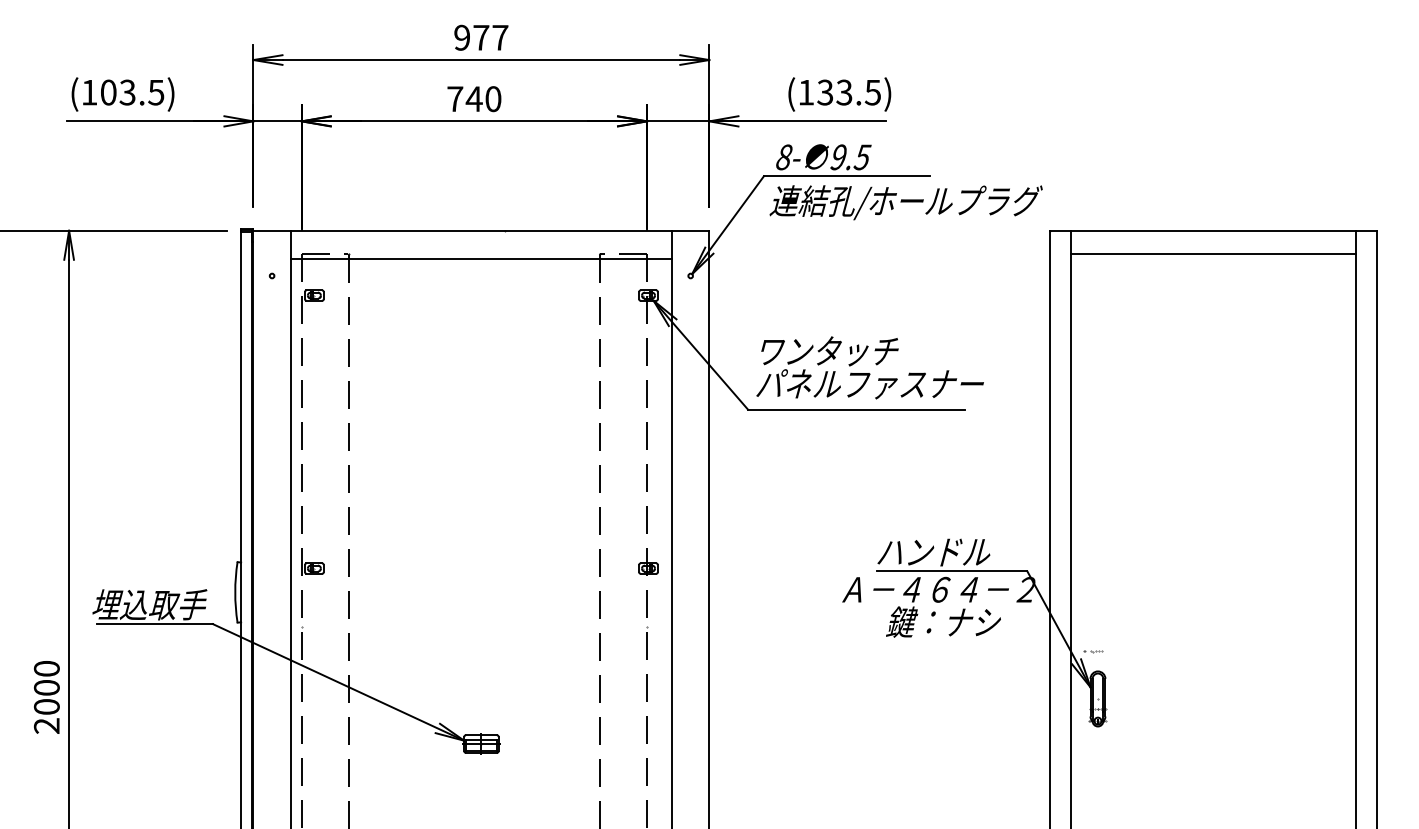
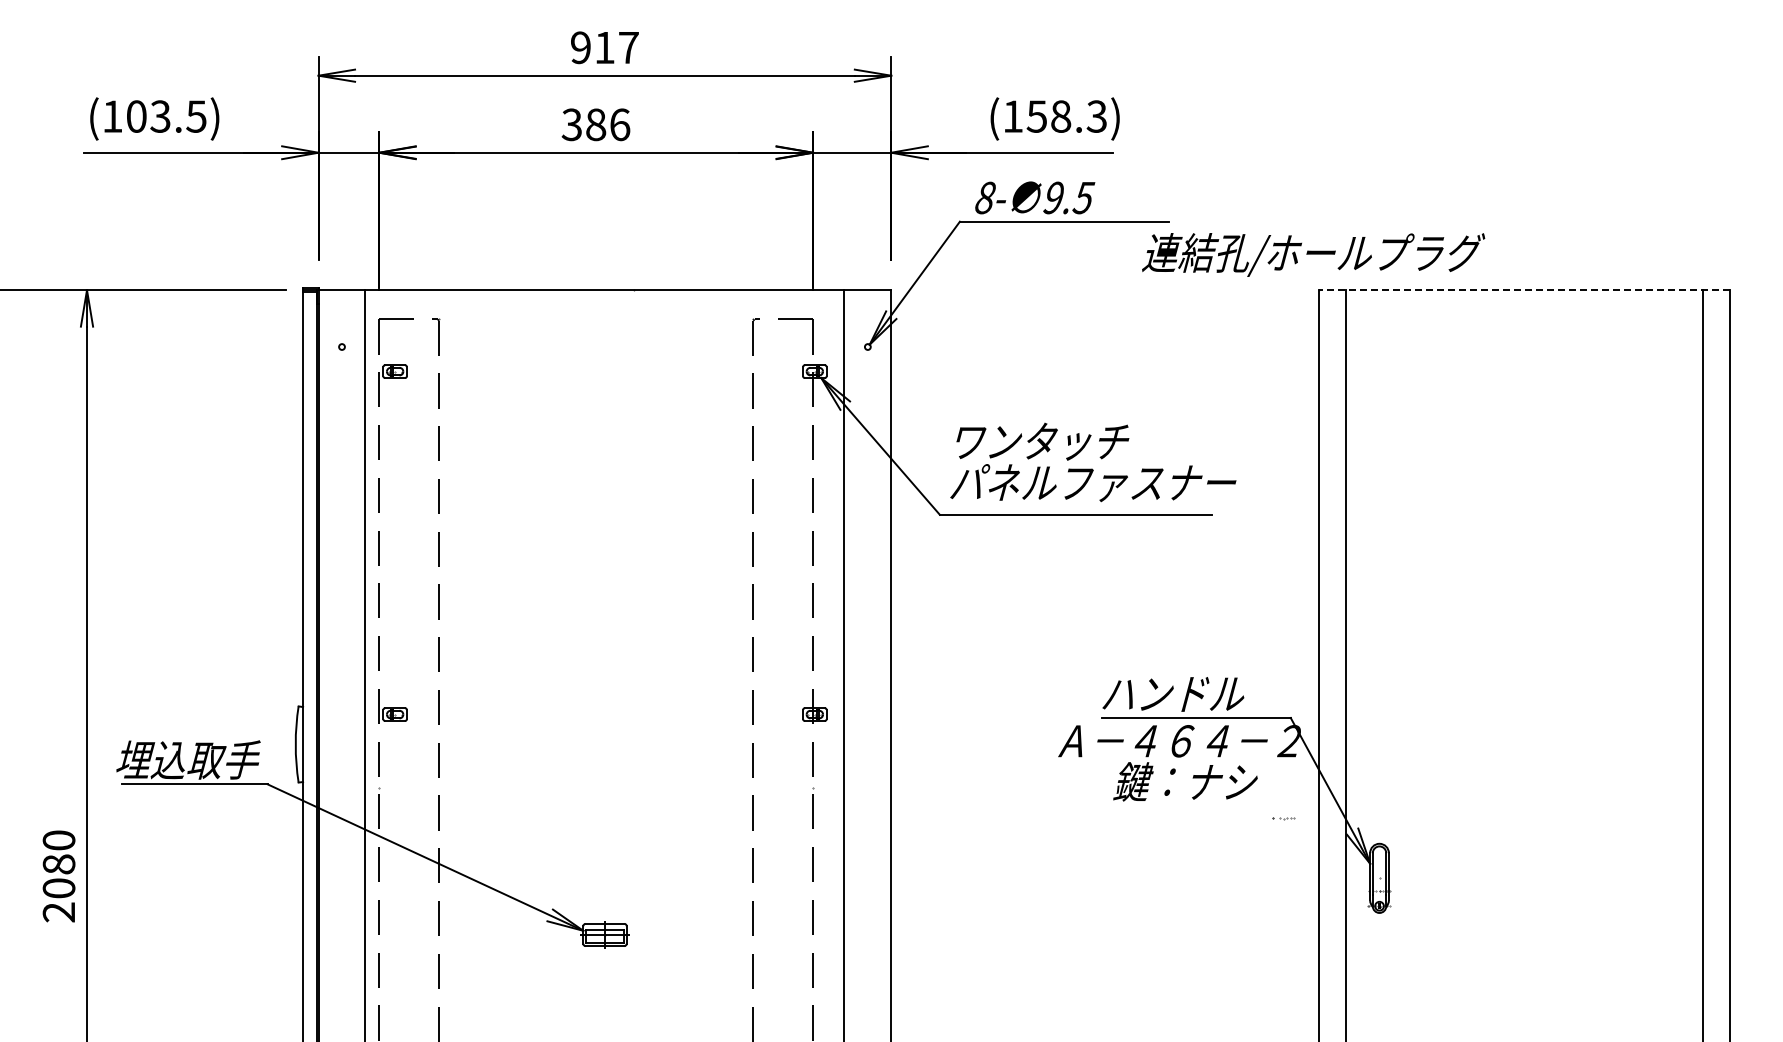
text: (481, 37) -> (604, 47), 977 -> 917
text: (848, 92) -> (1066, 116), (133.5) -> (158.3)
text: (473, 98) -> (595, 124), 740 -> 386
text: (906, 202) -> (1313, 254), moved
line: (1212, 231) -> (1523, 290), solid -> dashed
line: (1213, 254) -> (1524, 319), removed
line: (481, 258) -> (604, 325), removed
part: (1093, 651) -> (1283, 818), moved
text: (47, 687) -> (59, 864), 2000 -> 2080

